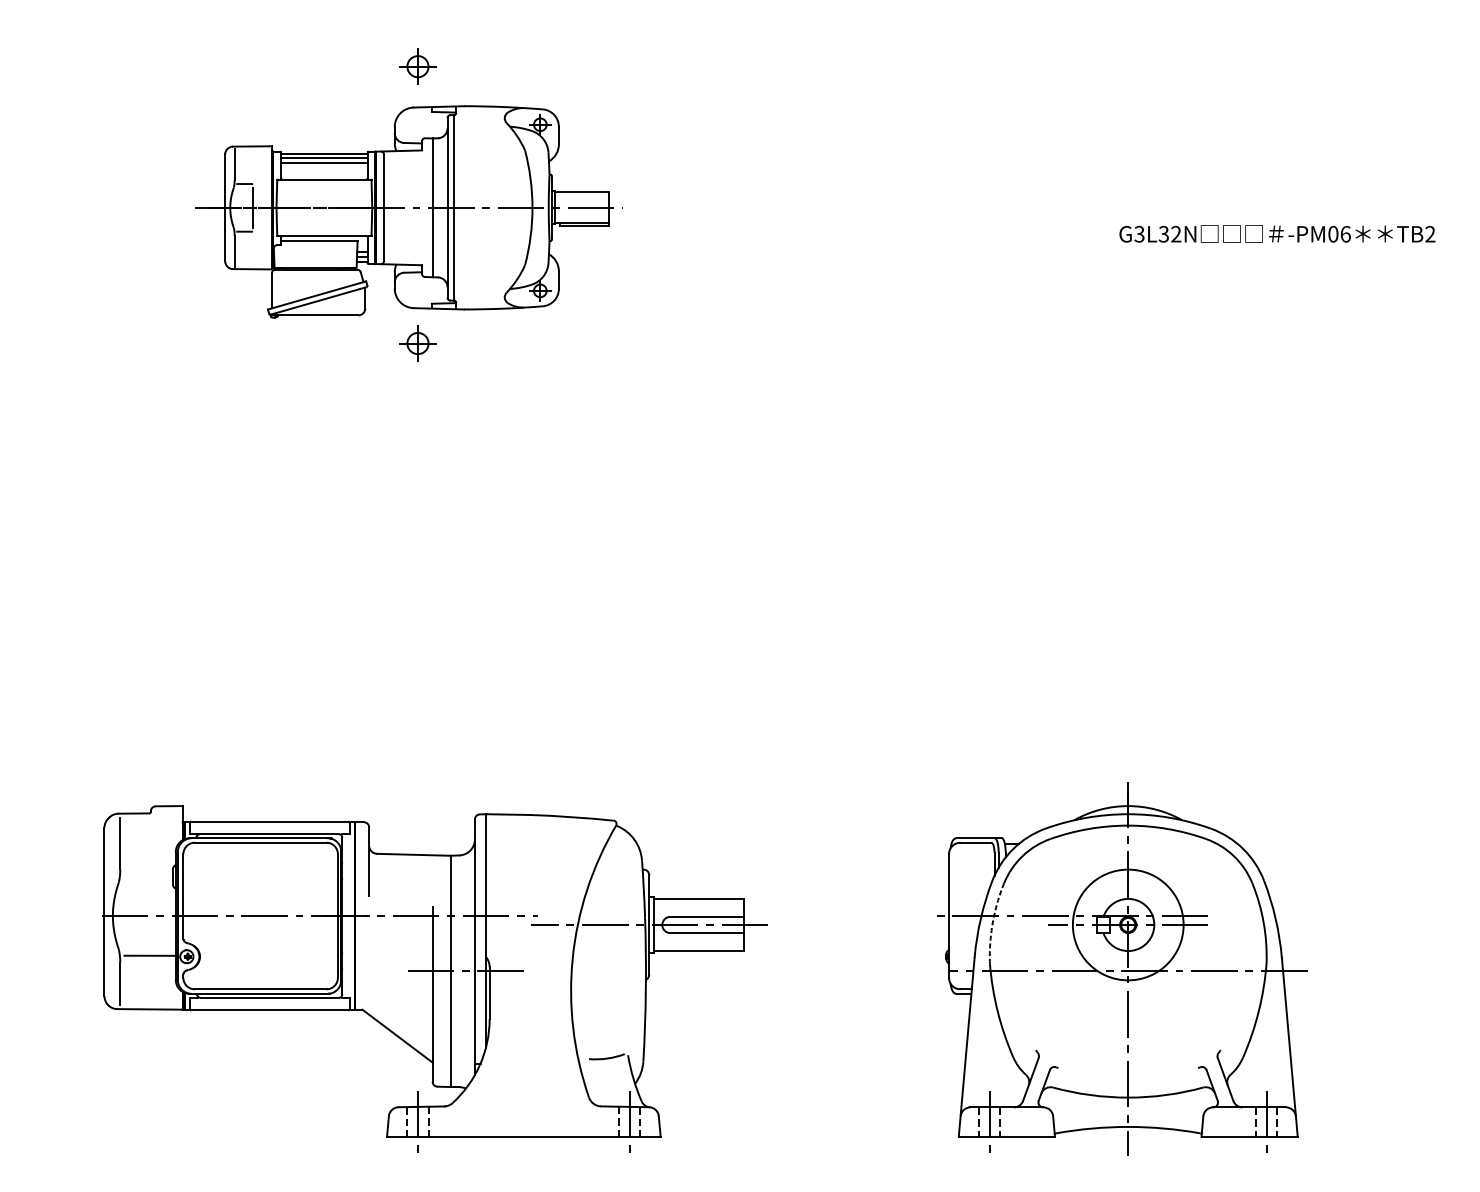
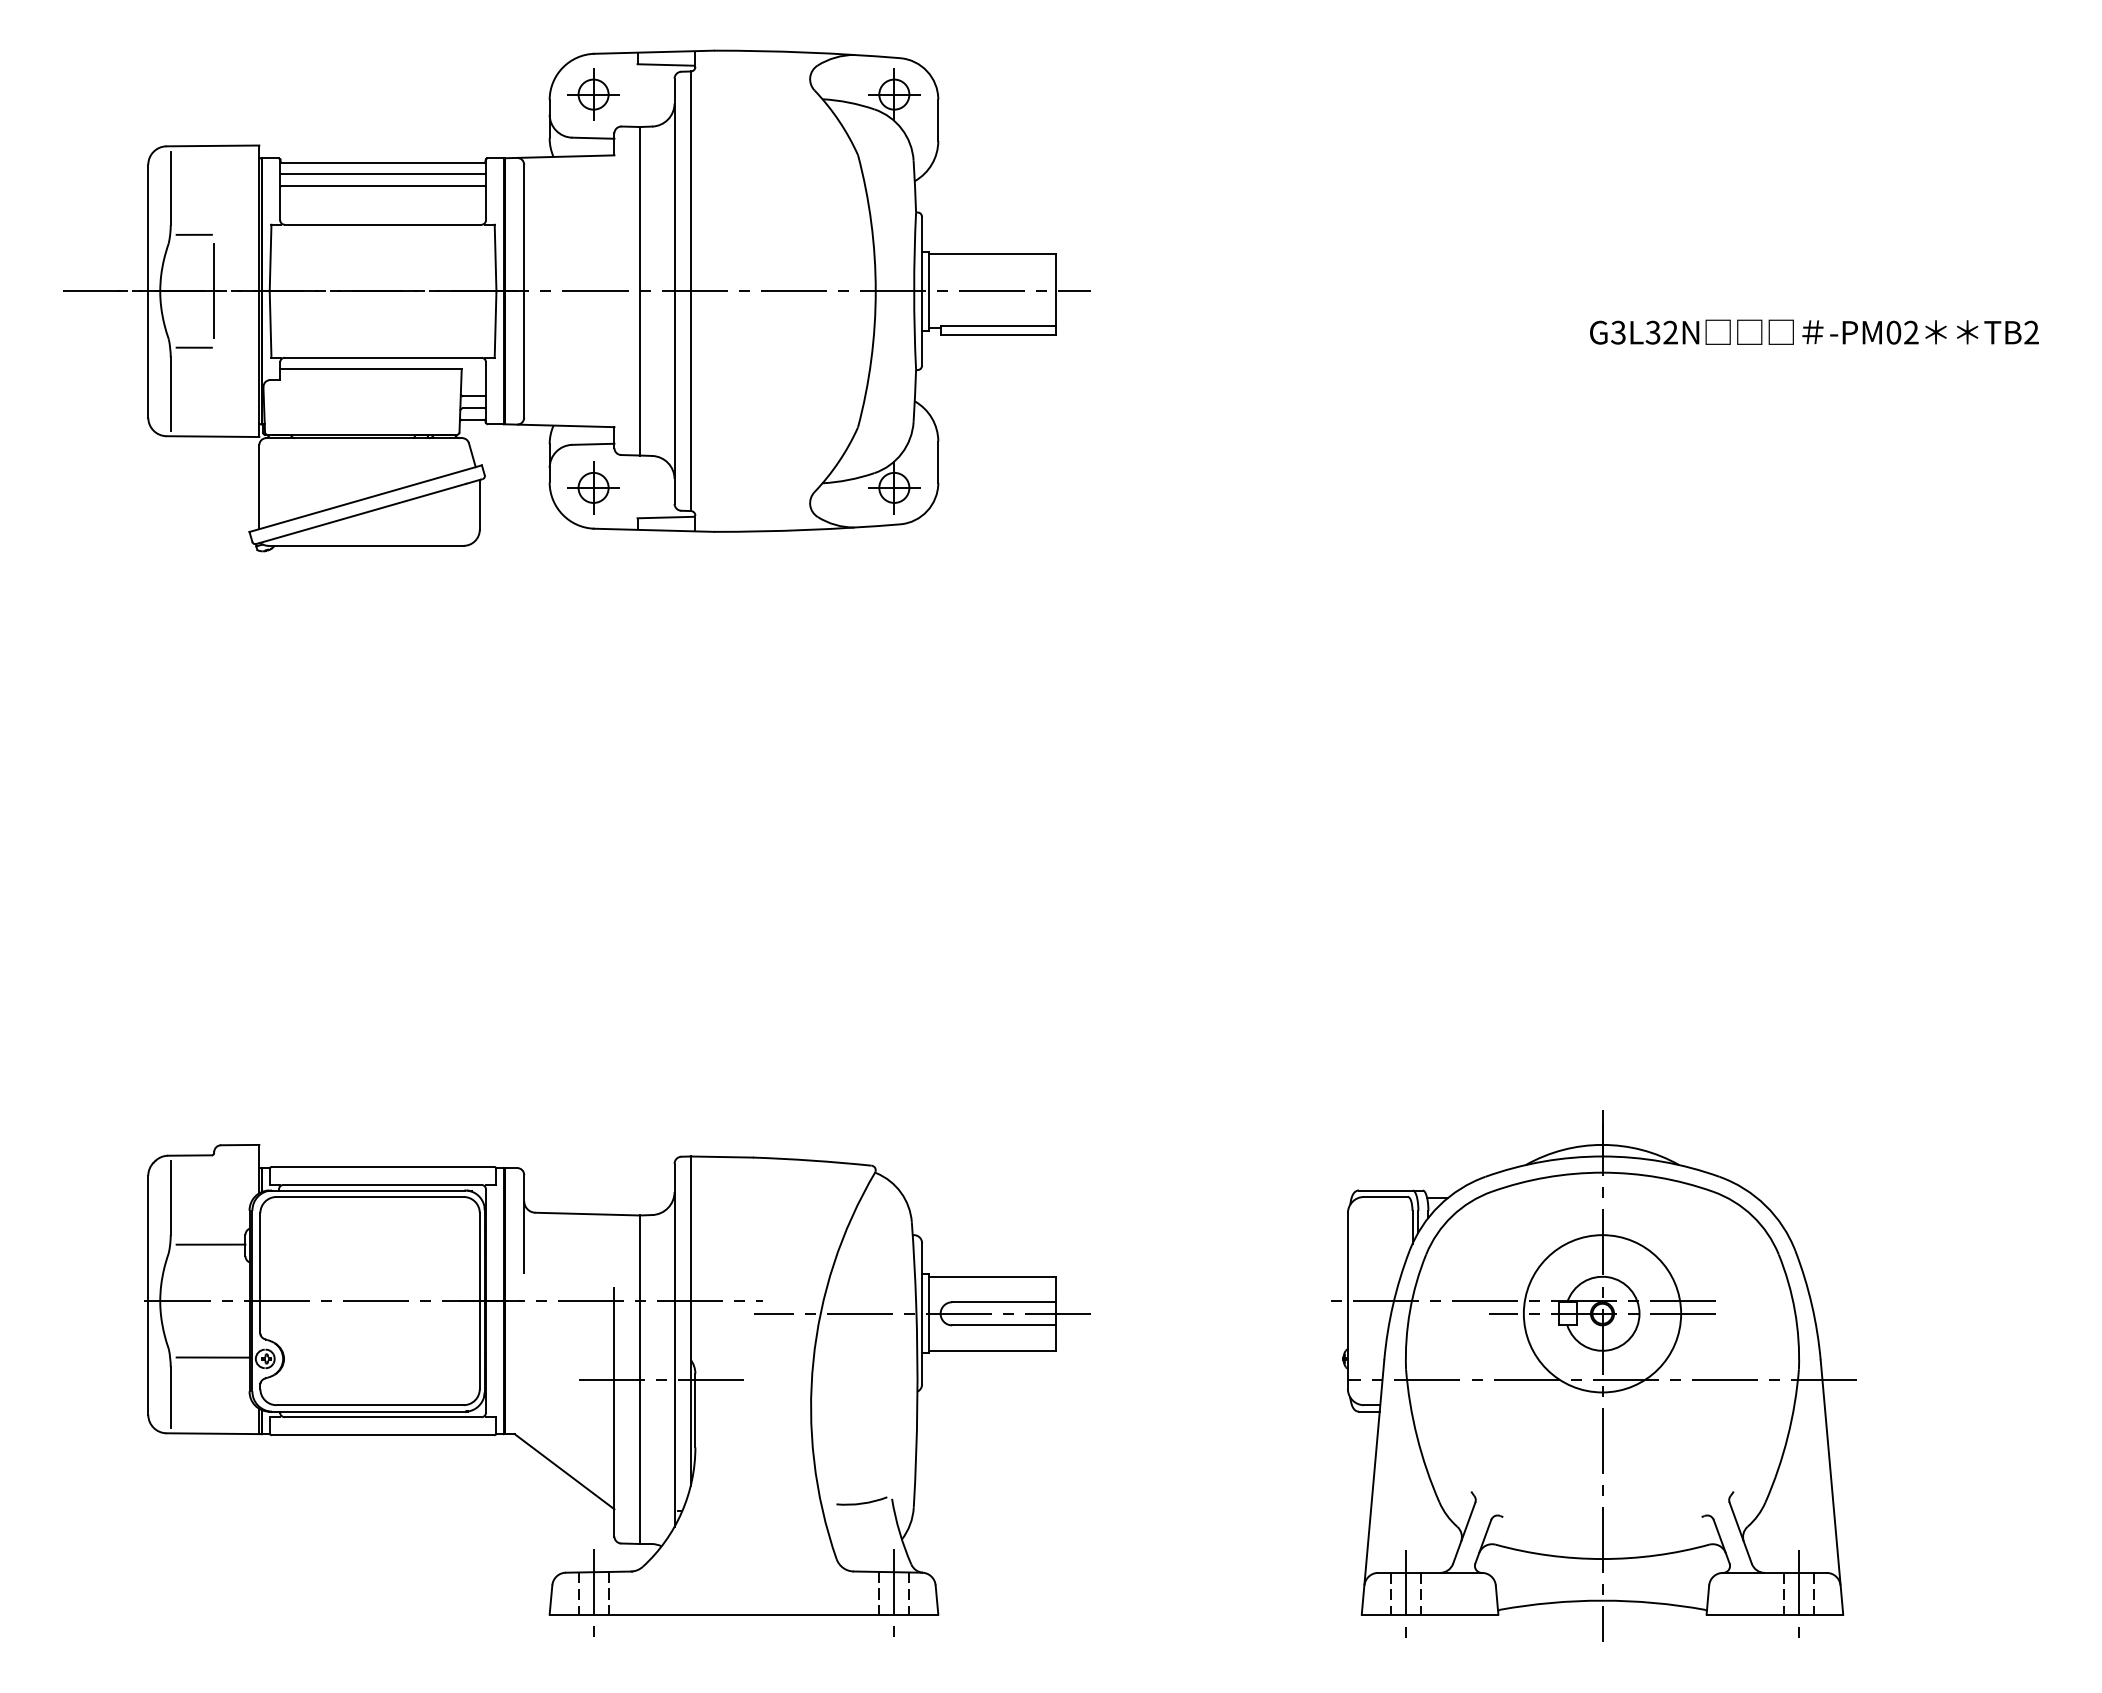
part: (405, 211) -> (576, 300), size x1.67
text: (1345, 234) -> (1911, 332), -PM06 -> -PM02
line: (148, 876) -> (210, 1244), added
arc: (993, 922) -> (1410, 1310), dashed -> solid

